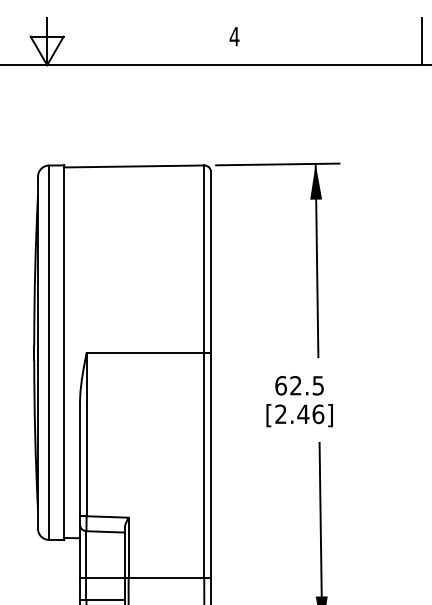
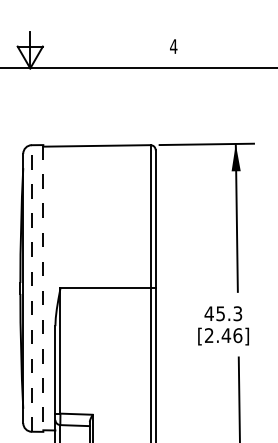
line: (49, 352) -> (32, 288), solid -> dashed
line: (64, 353) -> (43, 289), solid -> dashed
text: (298, 385) -> (222, 313), 62.5 -> 45.3

